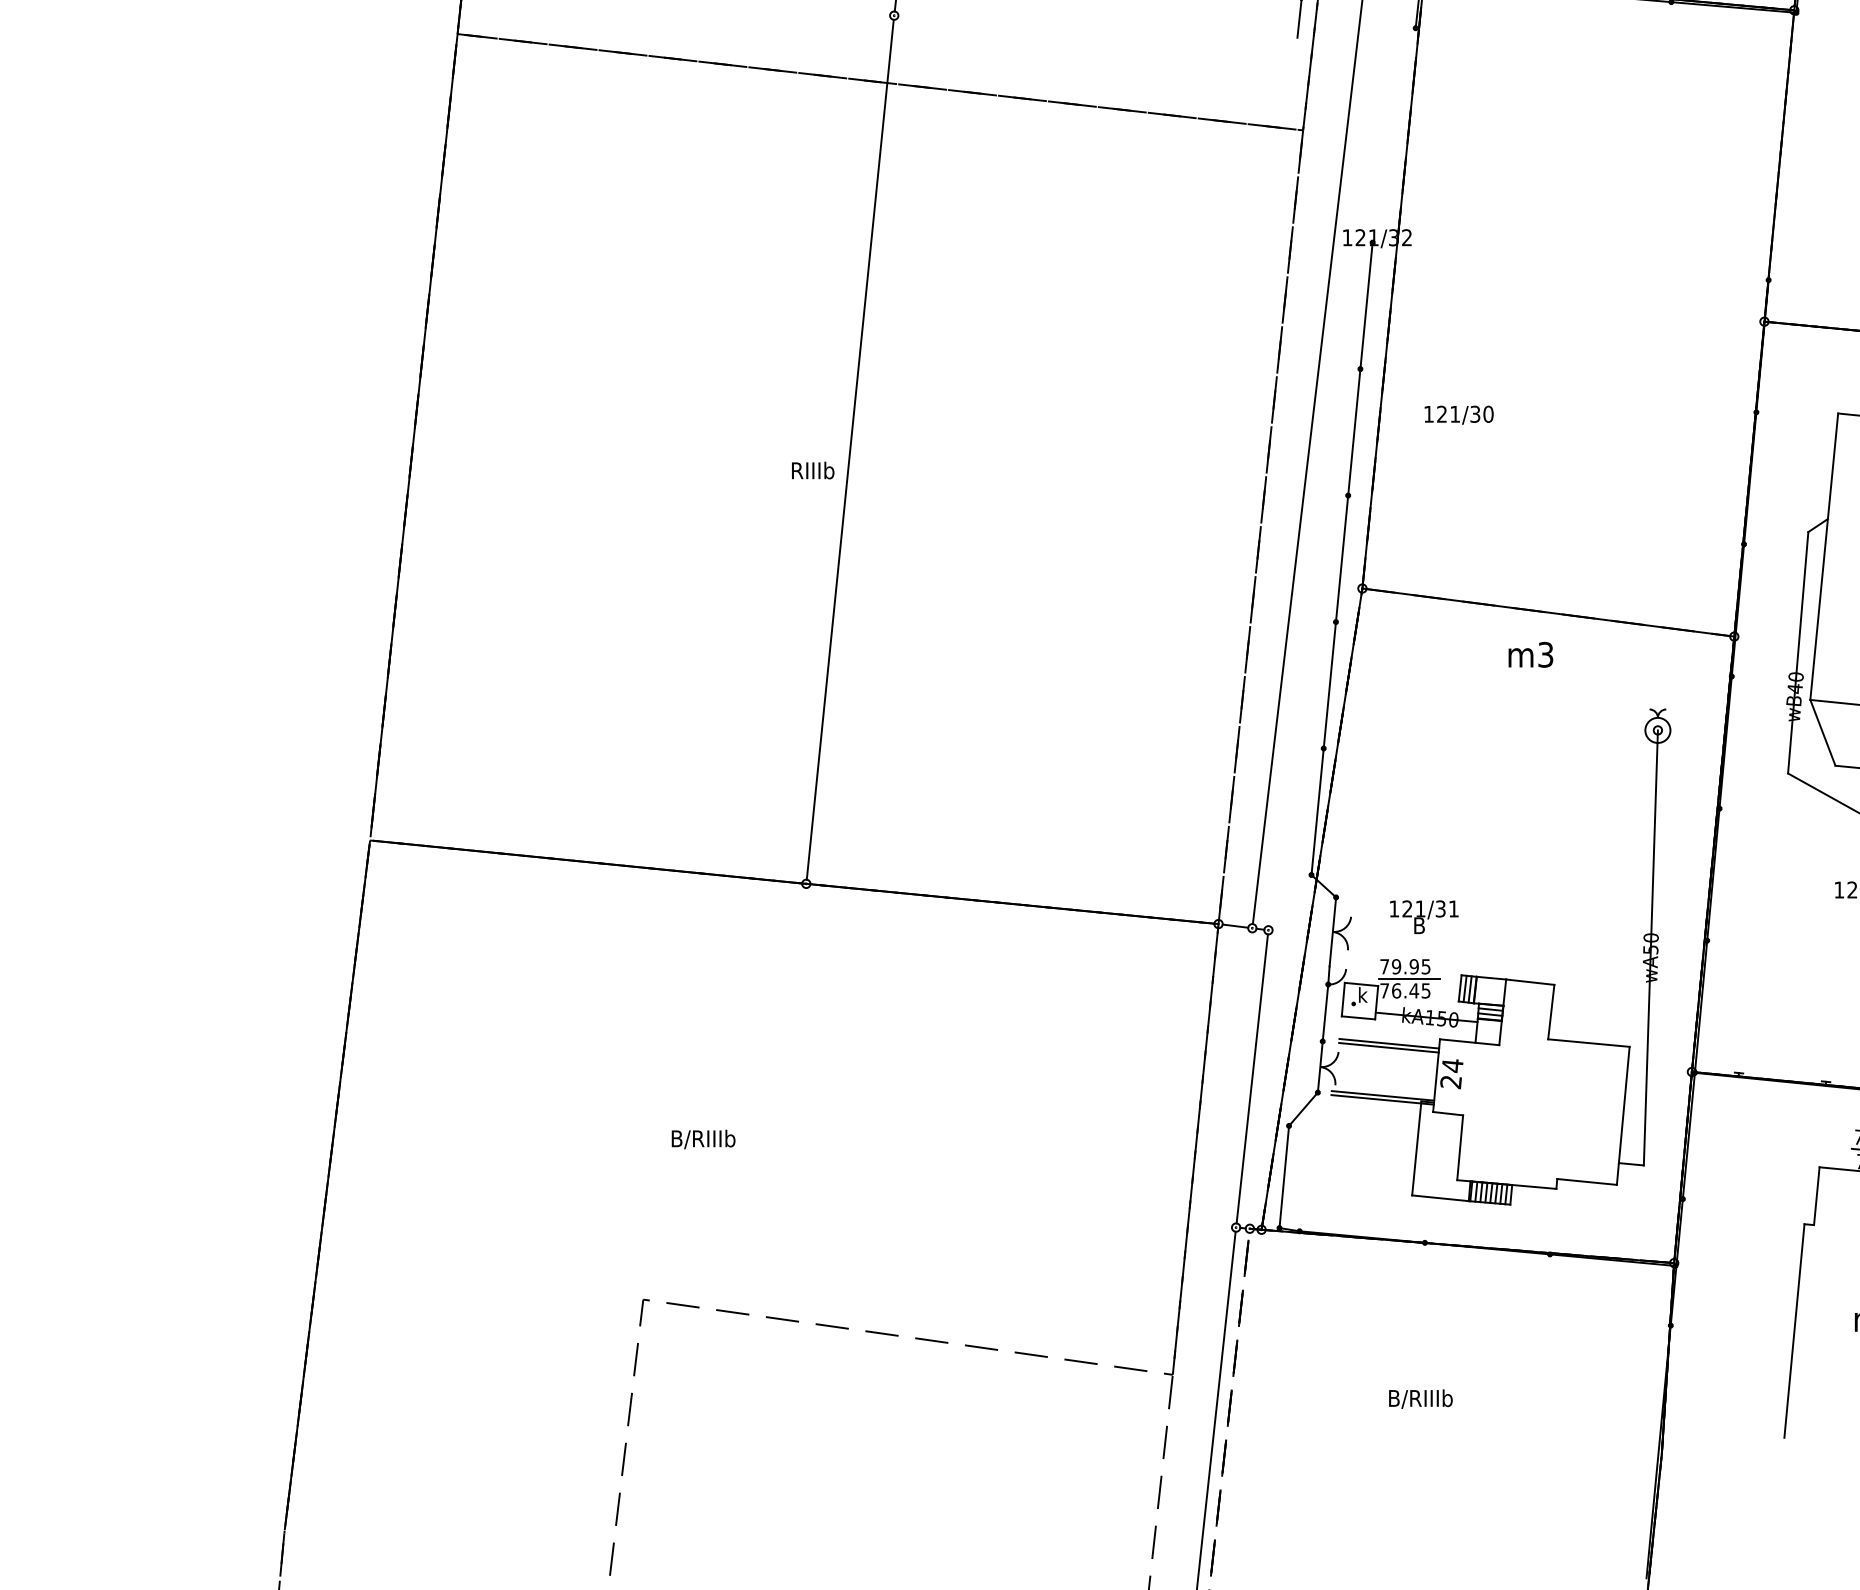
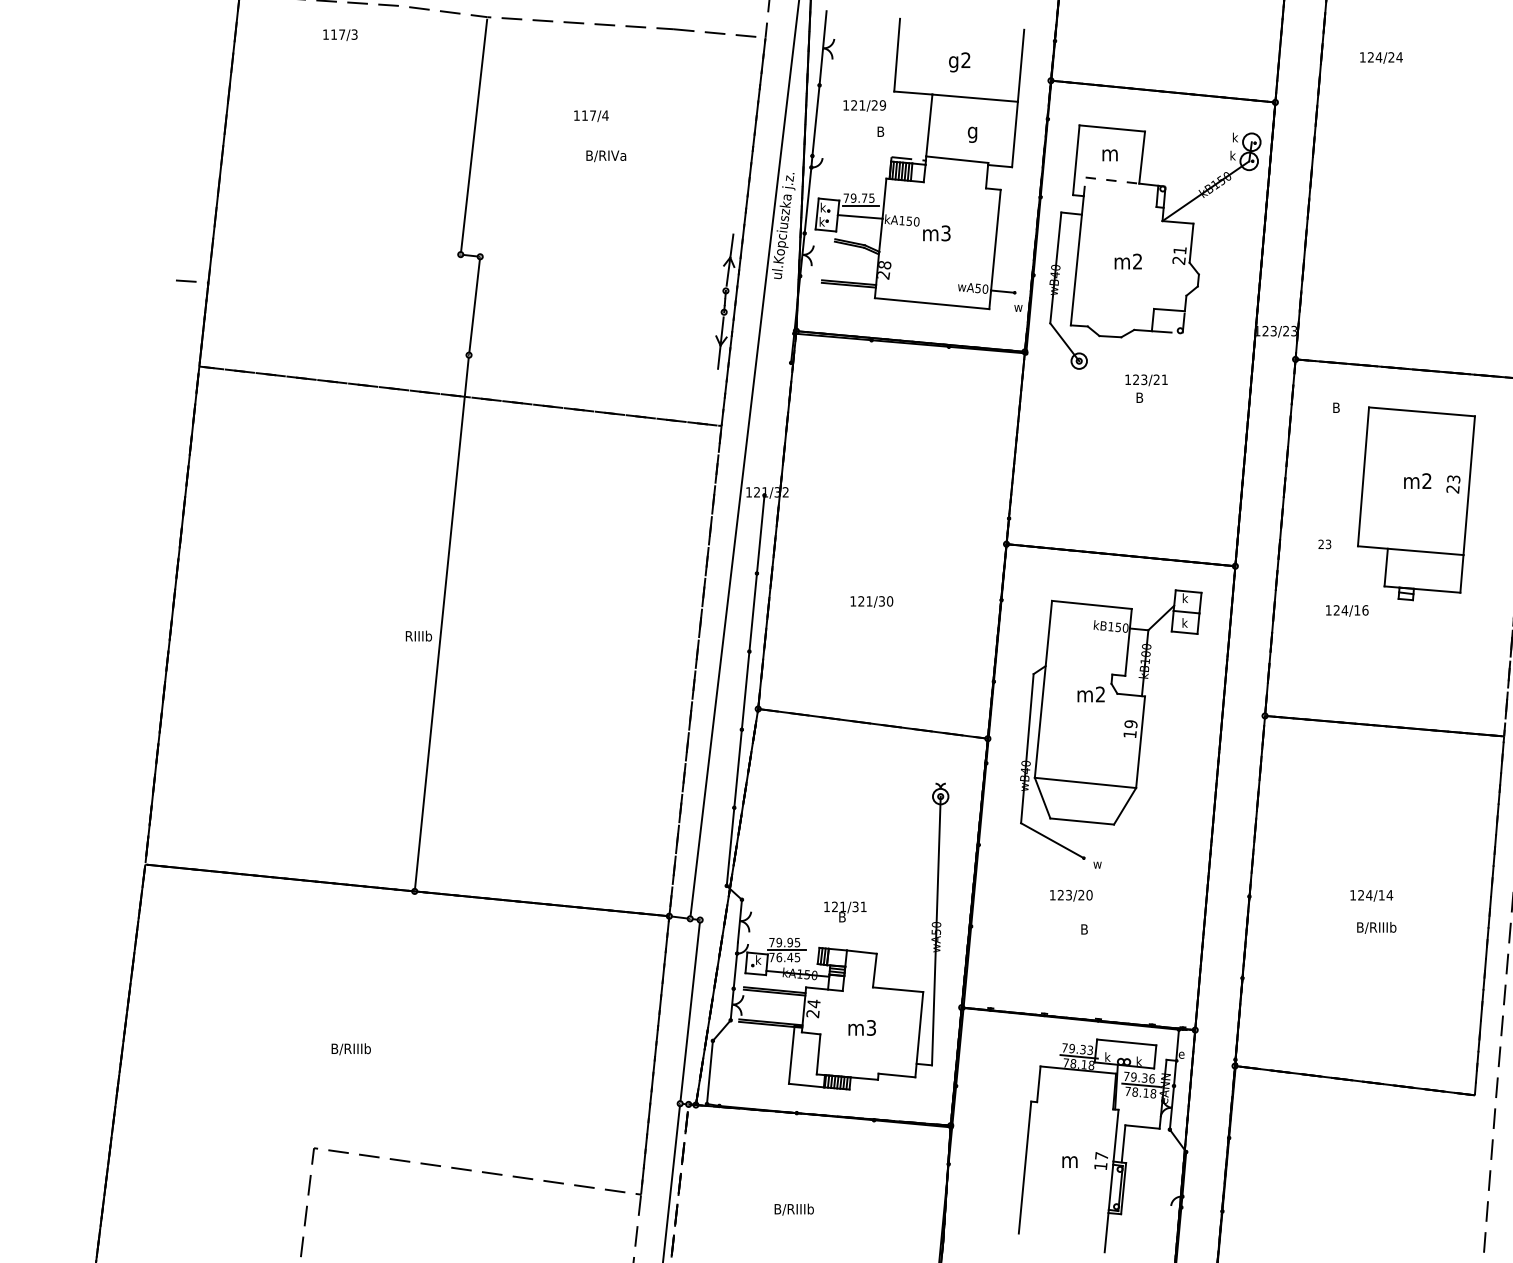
text: (1458, 414) -> (871, 601), moved
text: (1529, 654) -> (861, 1027), moved
text: (1424, 916) -> (845, 911), moved

